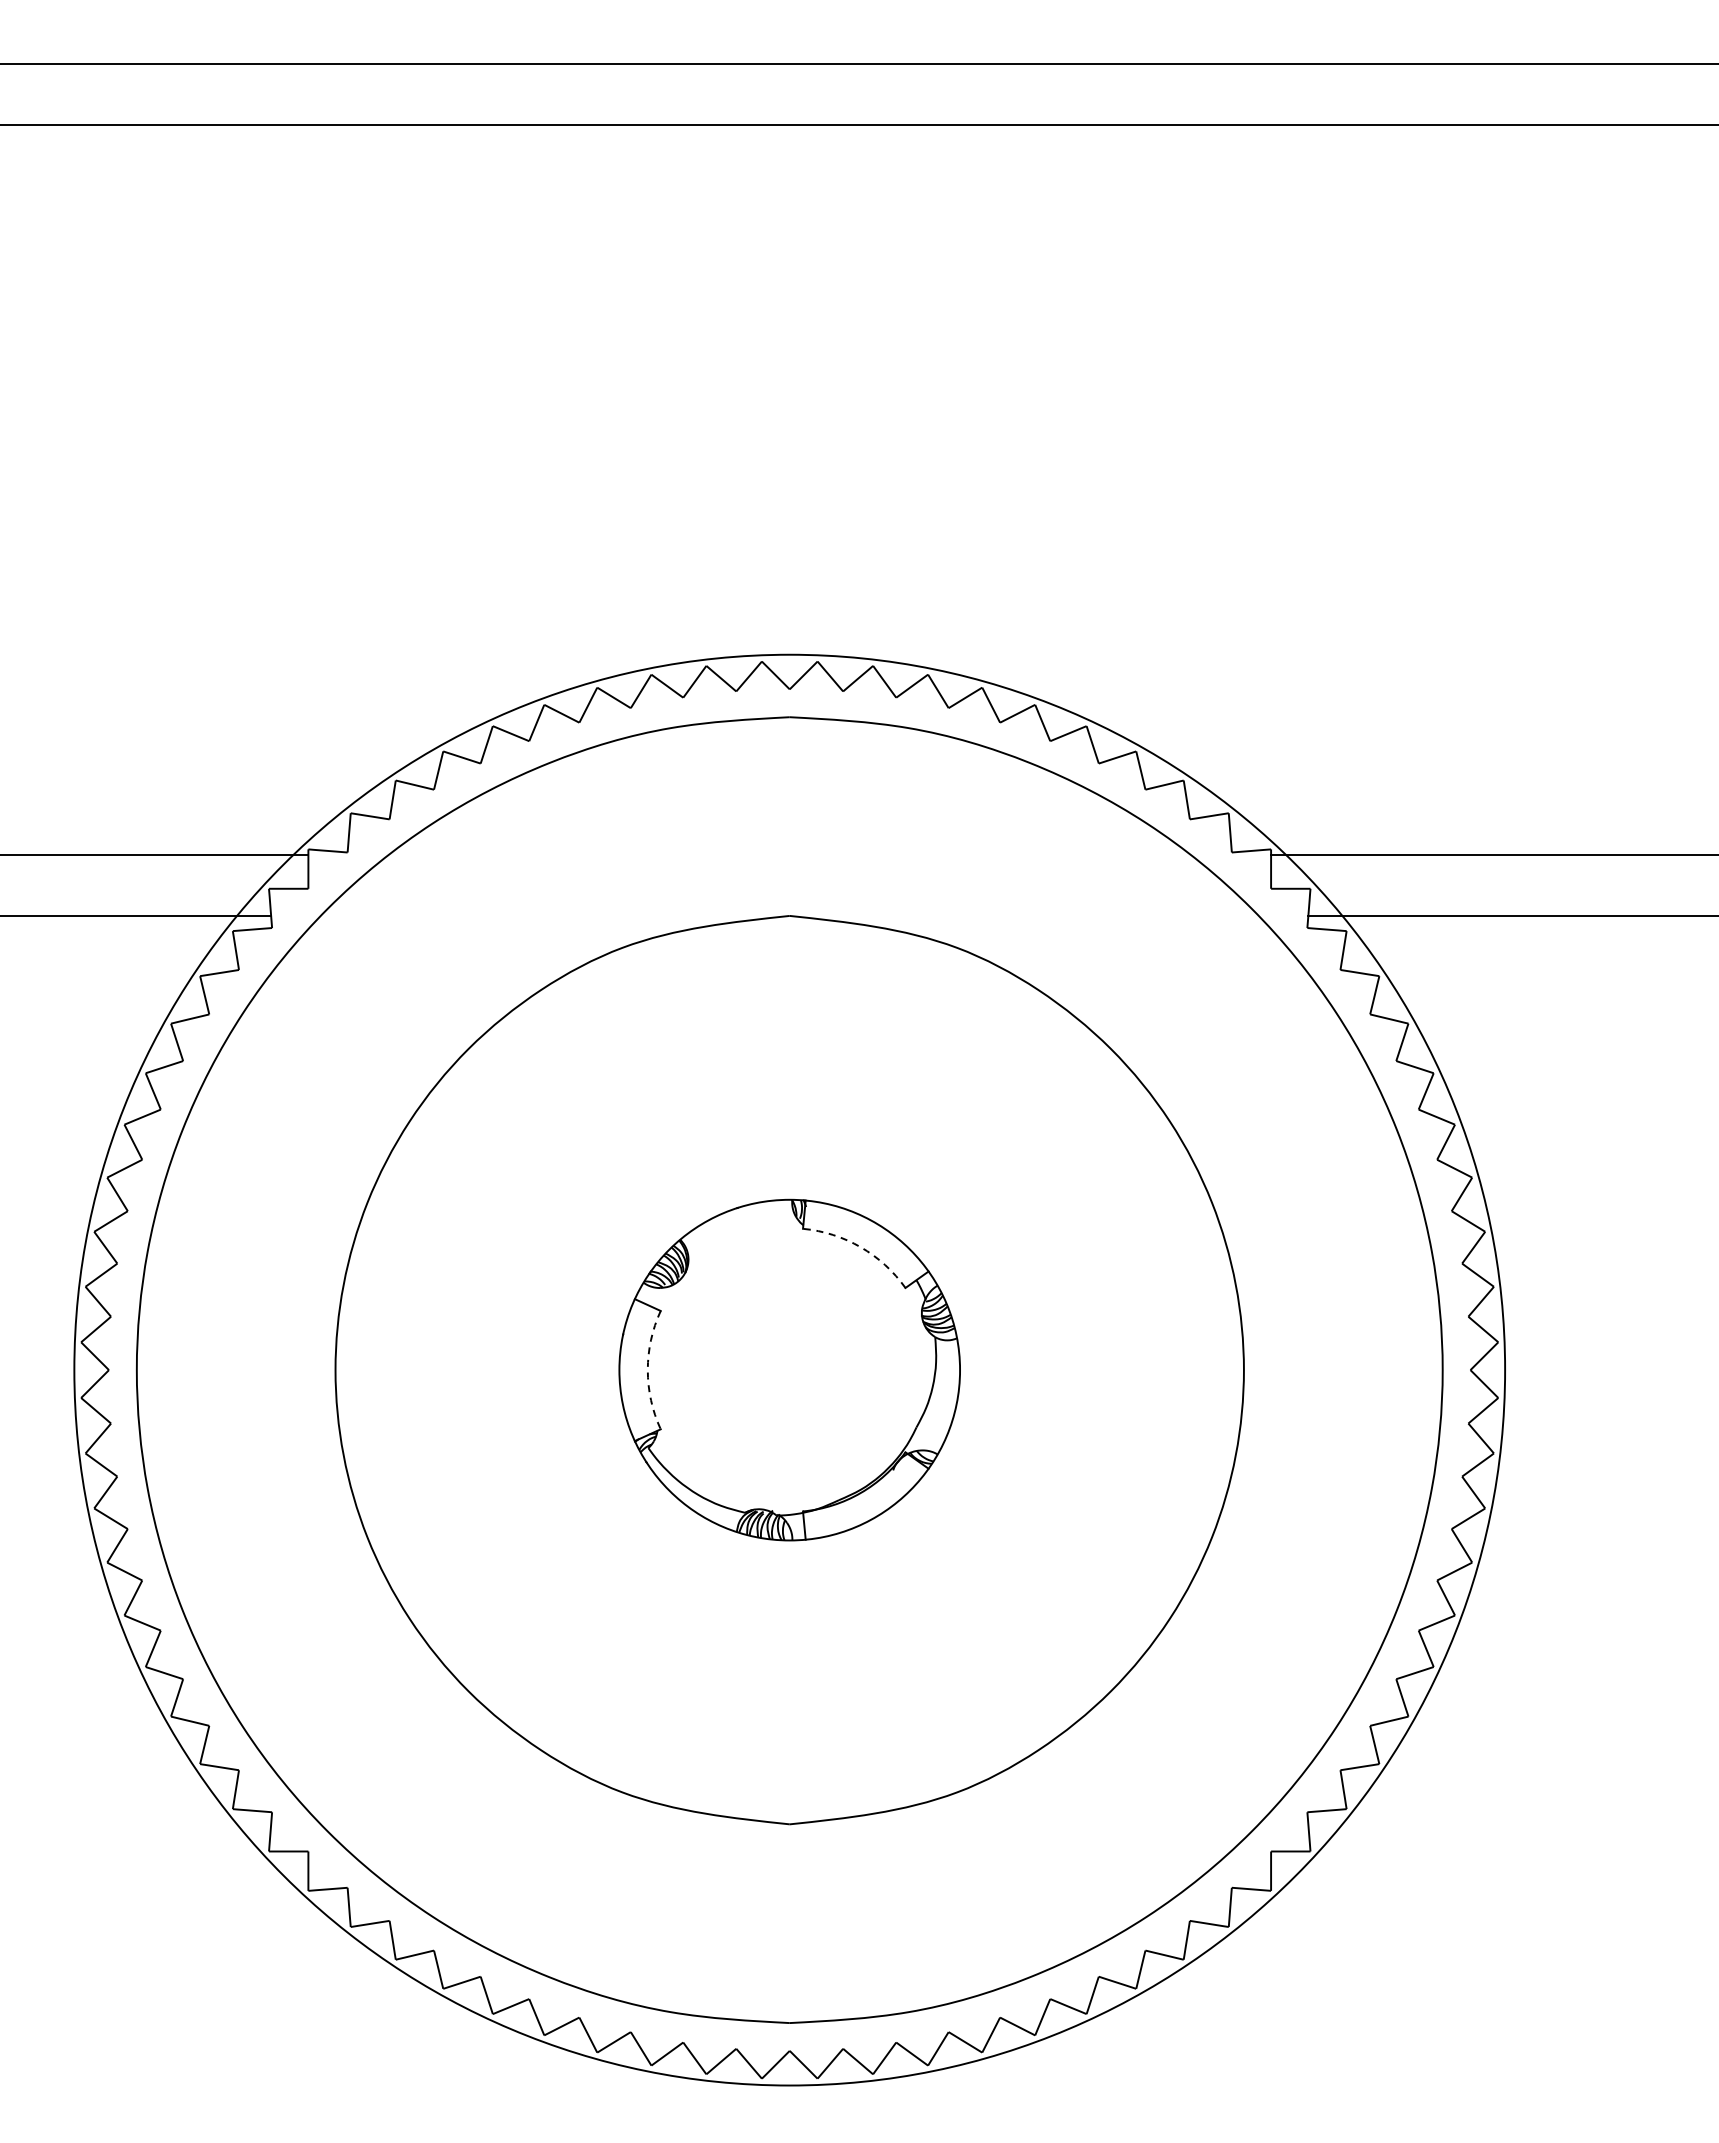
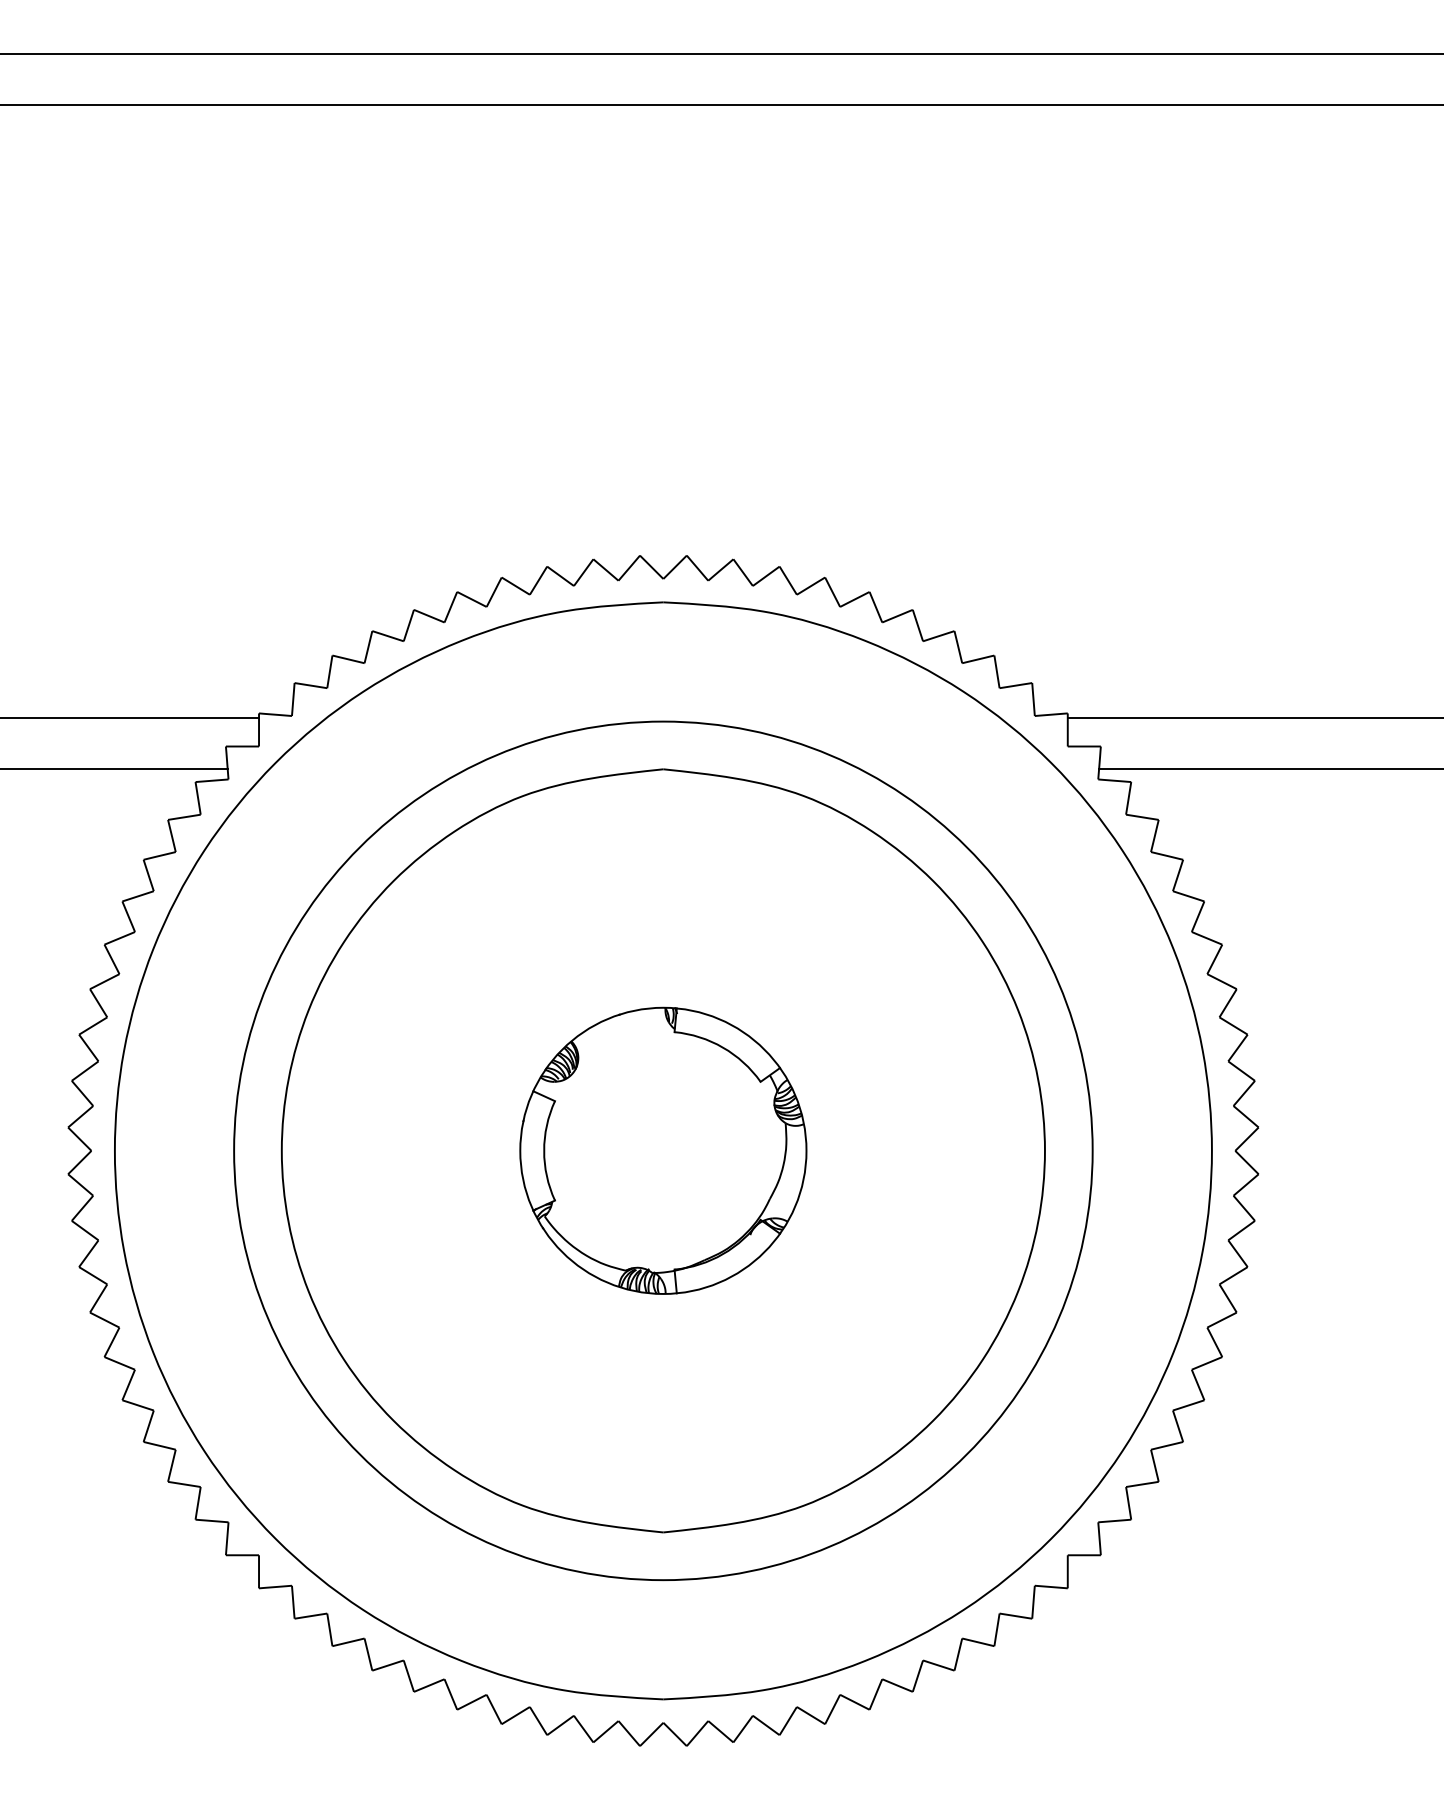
arc: (860, 1247) -> (722, 1047), dashed -> solid
arc: (647, 1370) -> (543, 1151), dashed -> solid
circle: (789, 1370) -> (663, 1151), size x0.71

